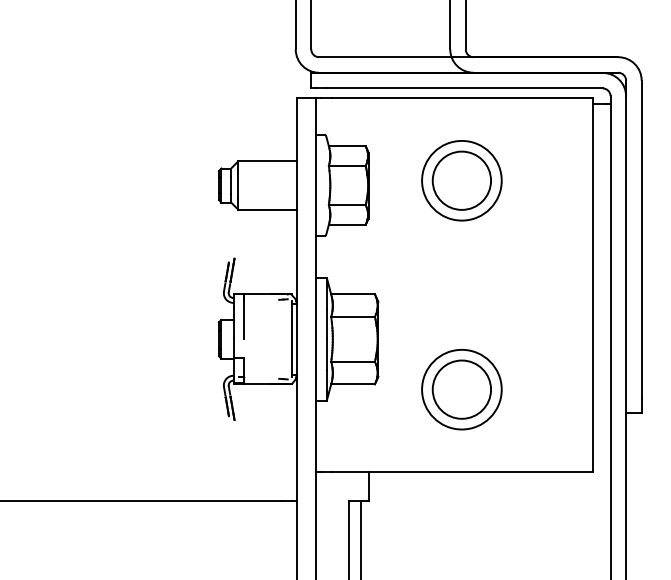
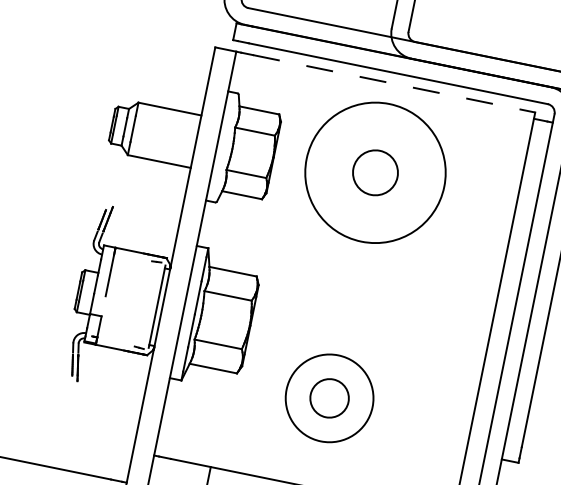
line: (462, 98) -> (394, 84), solid -> dashed
circle: (461, 180) -> (375, 172), size x0.7
circle: (461, 180) -> (375, 172), size x1.6
circle: (461, 389) -> (329, 398), size x0.6

